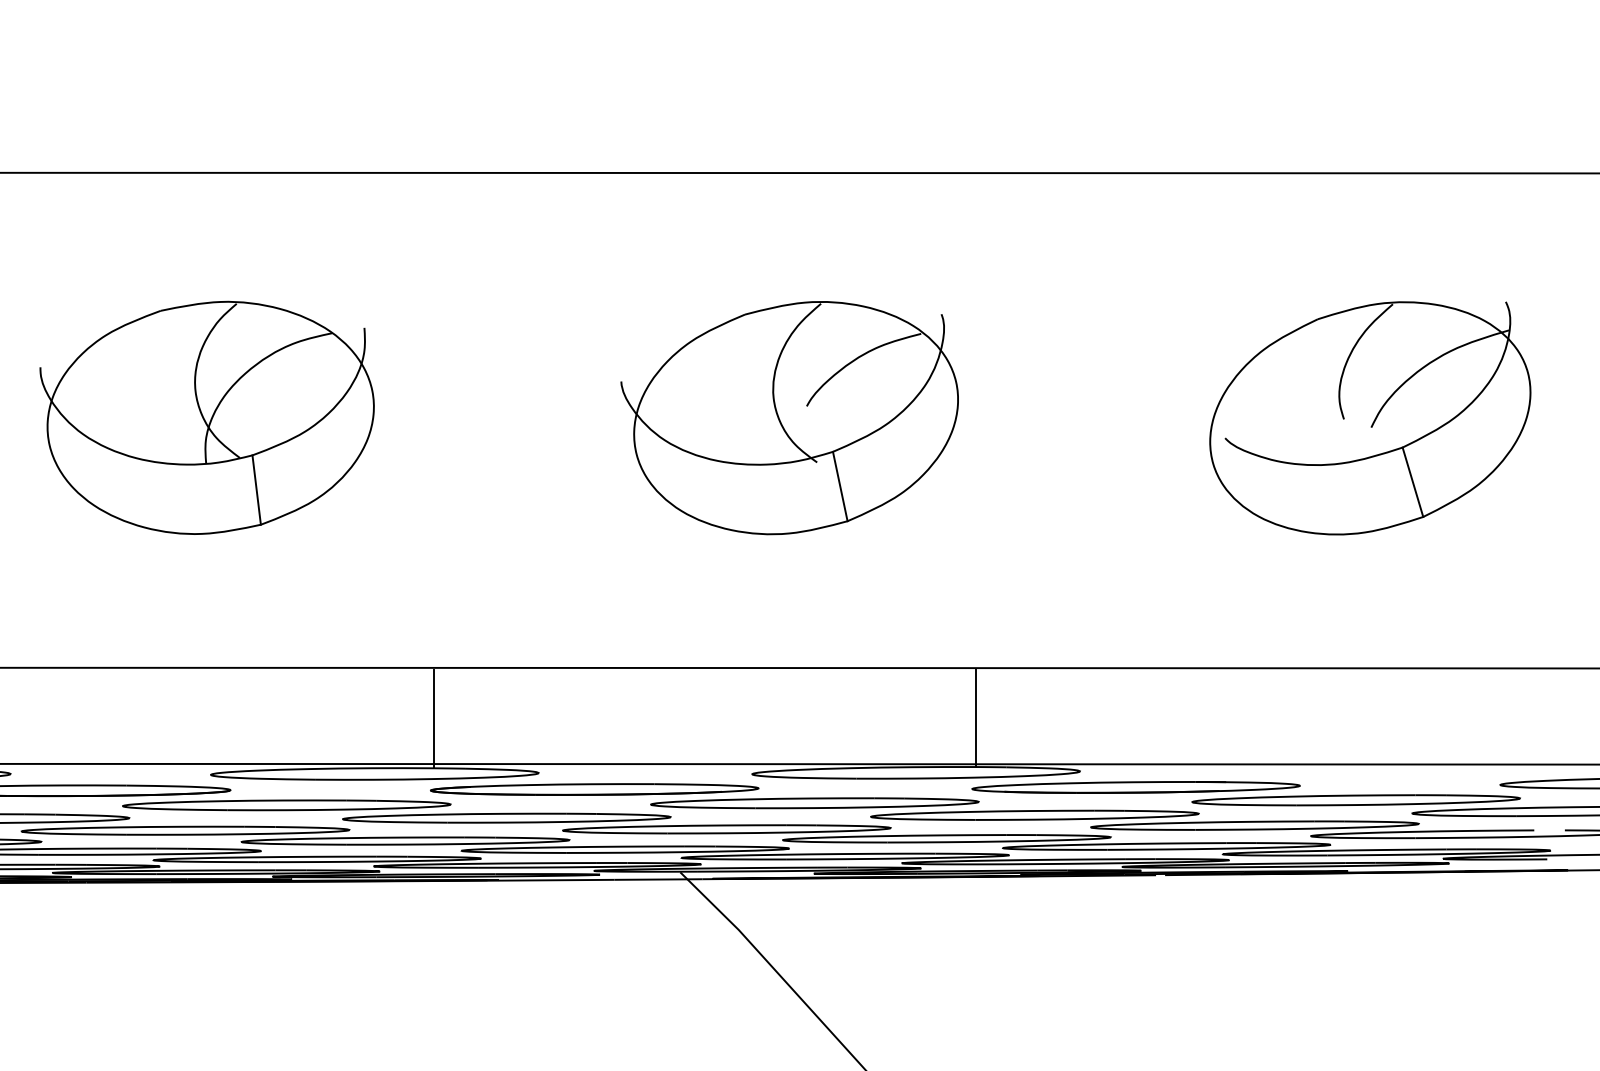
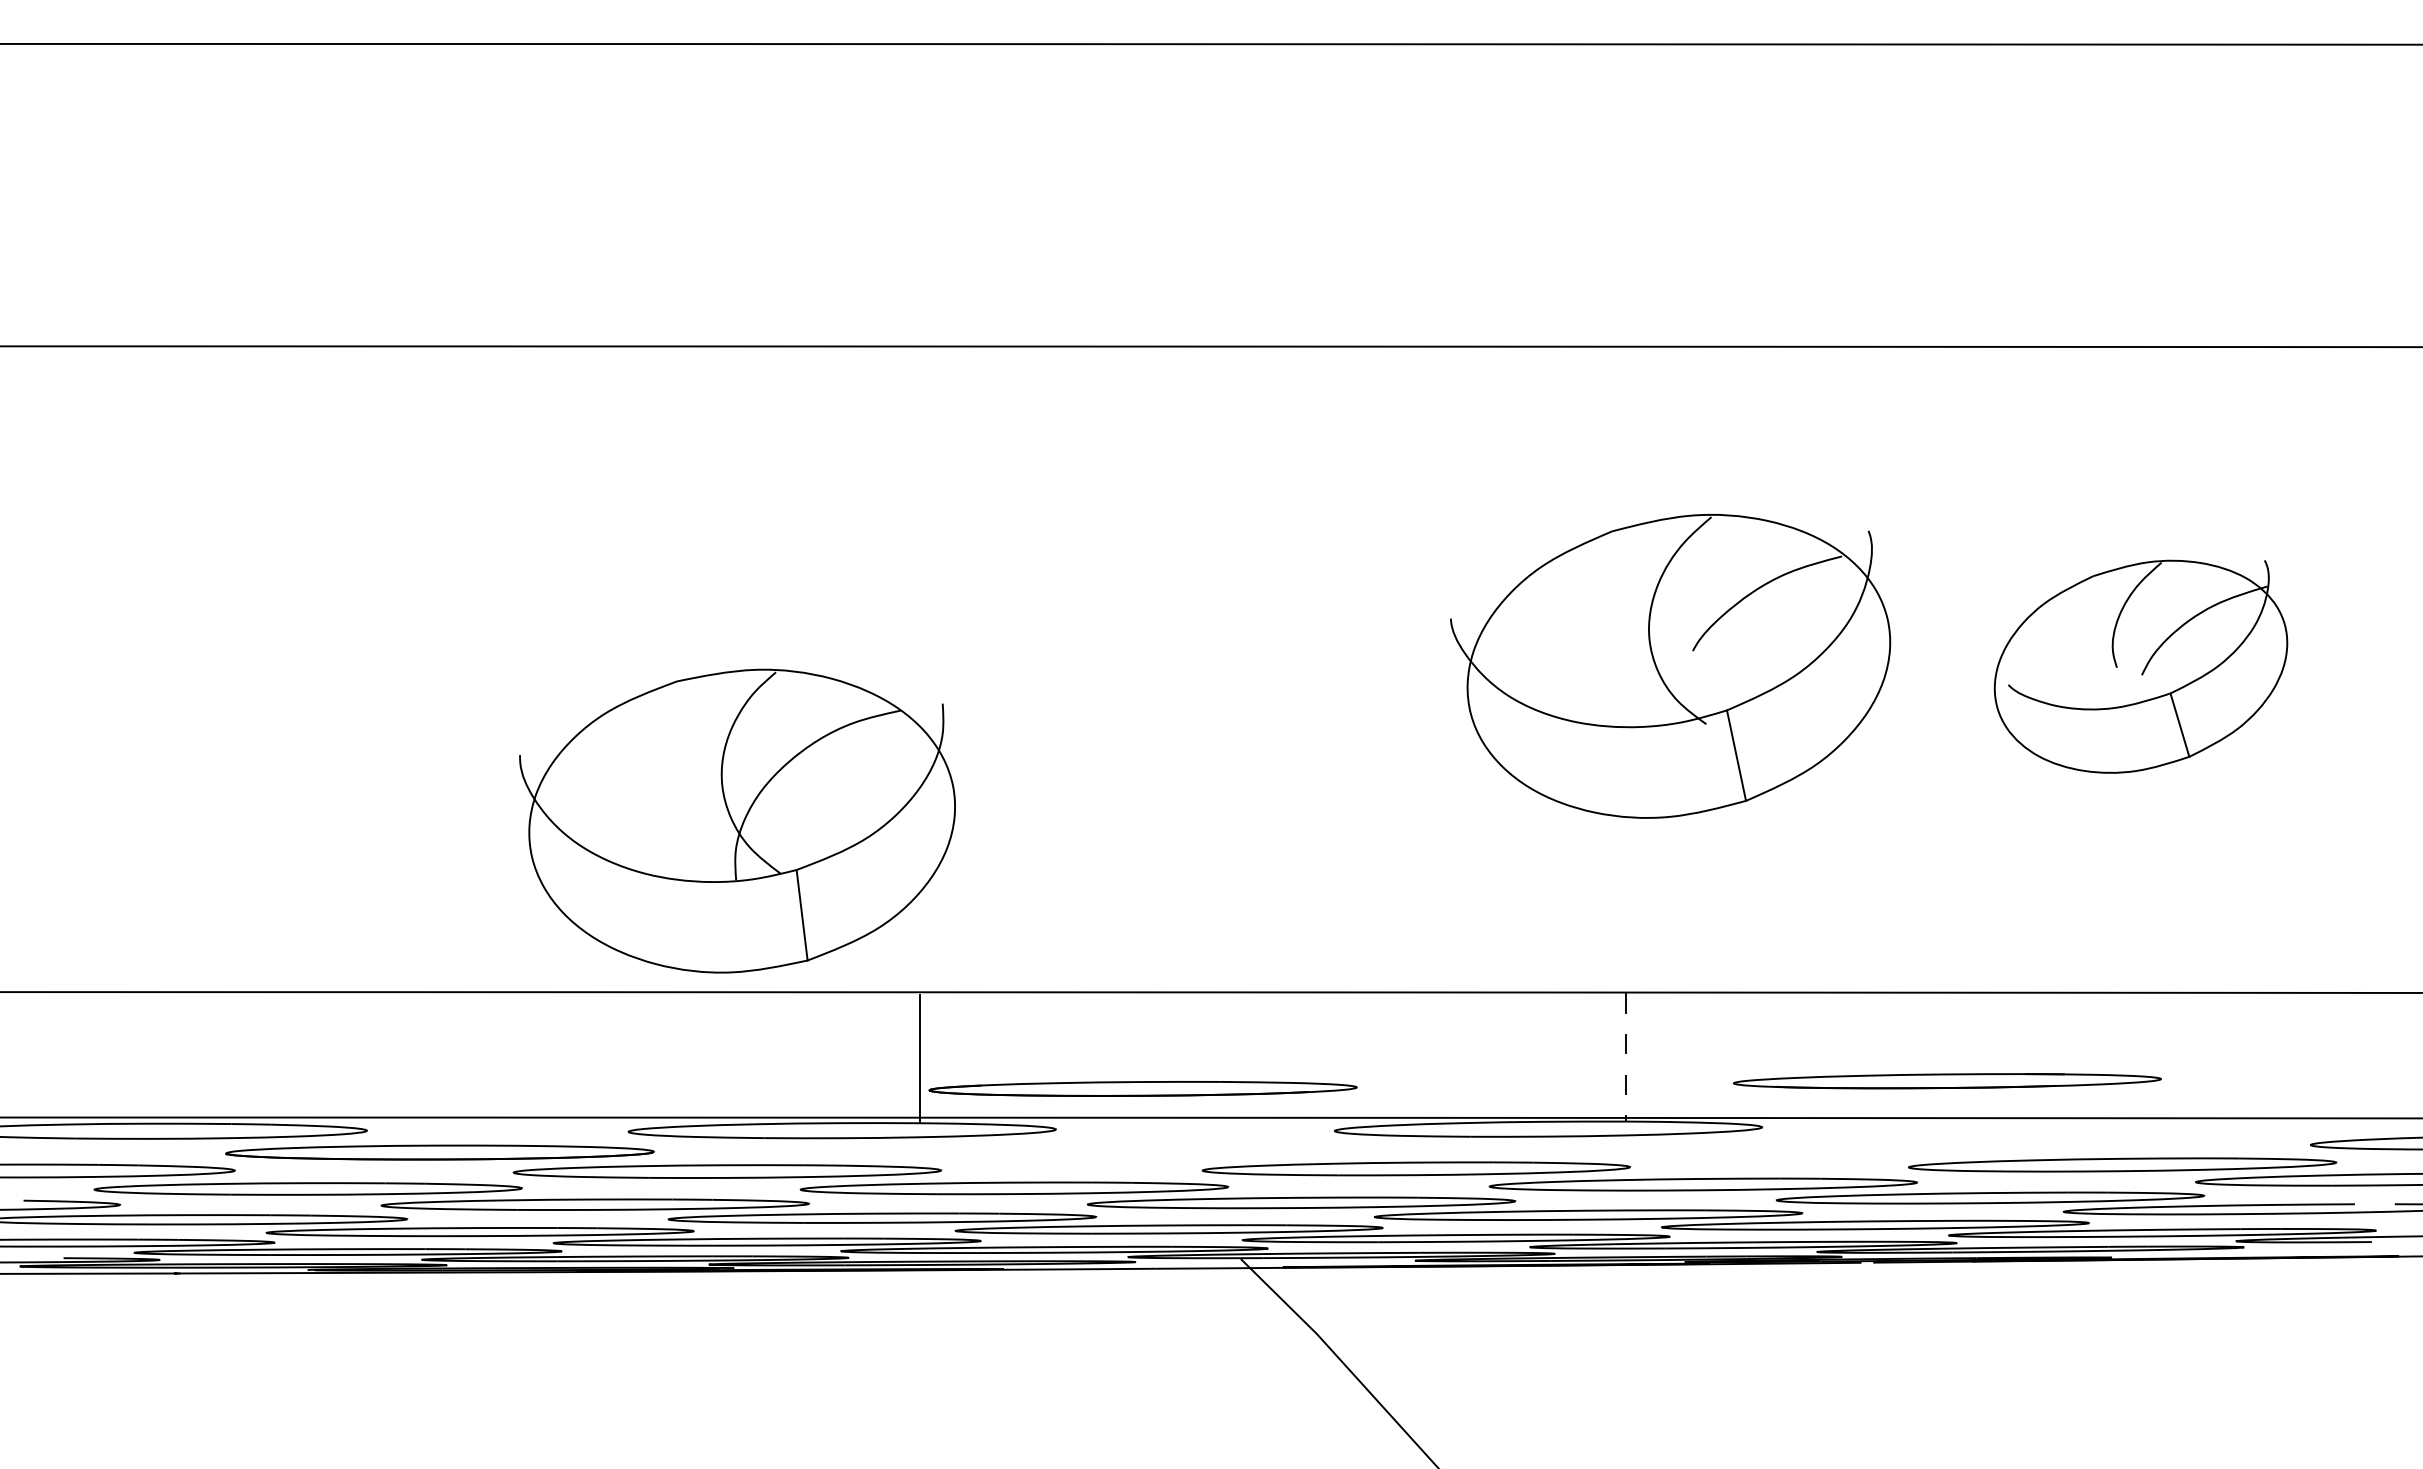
part: (207, 417) -> (737, 820), moved
part: (789, 418) -> (1670, 666), moved
part: (1369, 418) -> (2140, 666), size x0.7
line: (975, 717) -> (1626, 1057), solid -> dashed
part: (1136, 787) -> (1947, 1081), moved
part: (594, 789) -> (1142, 1088), moved

